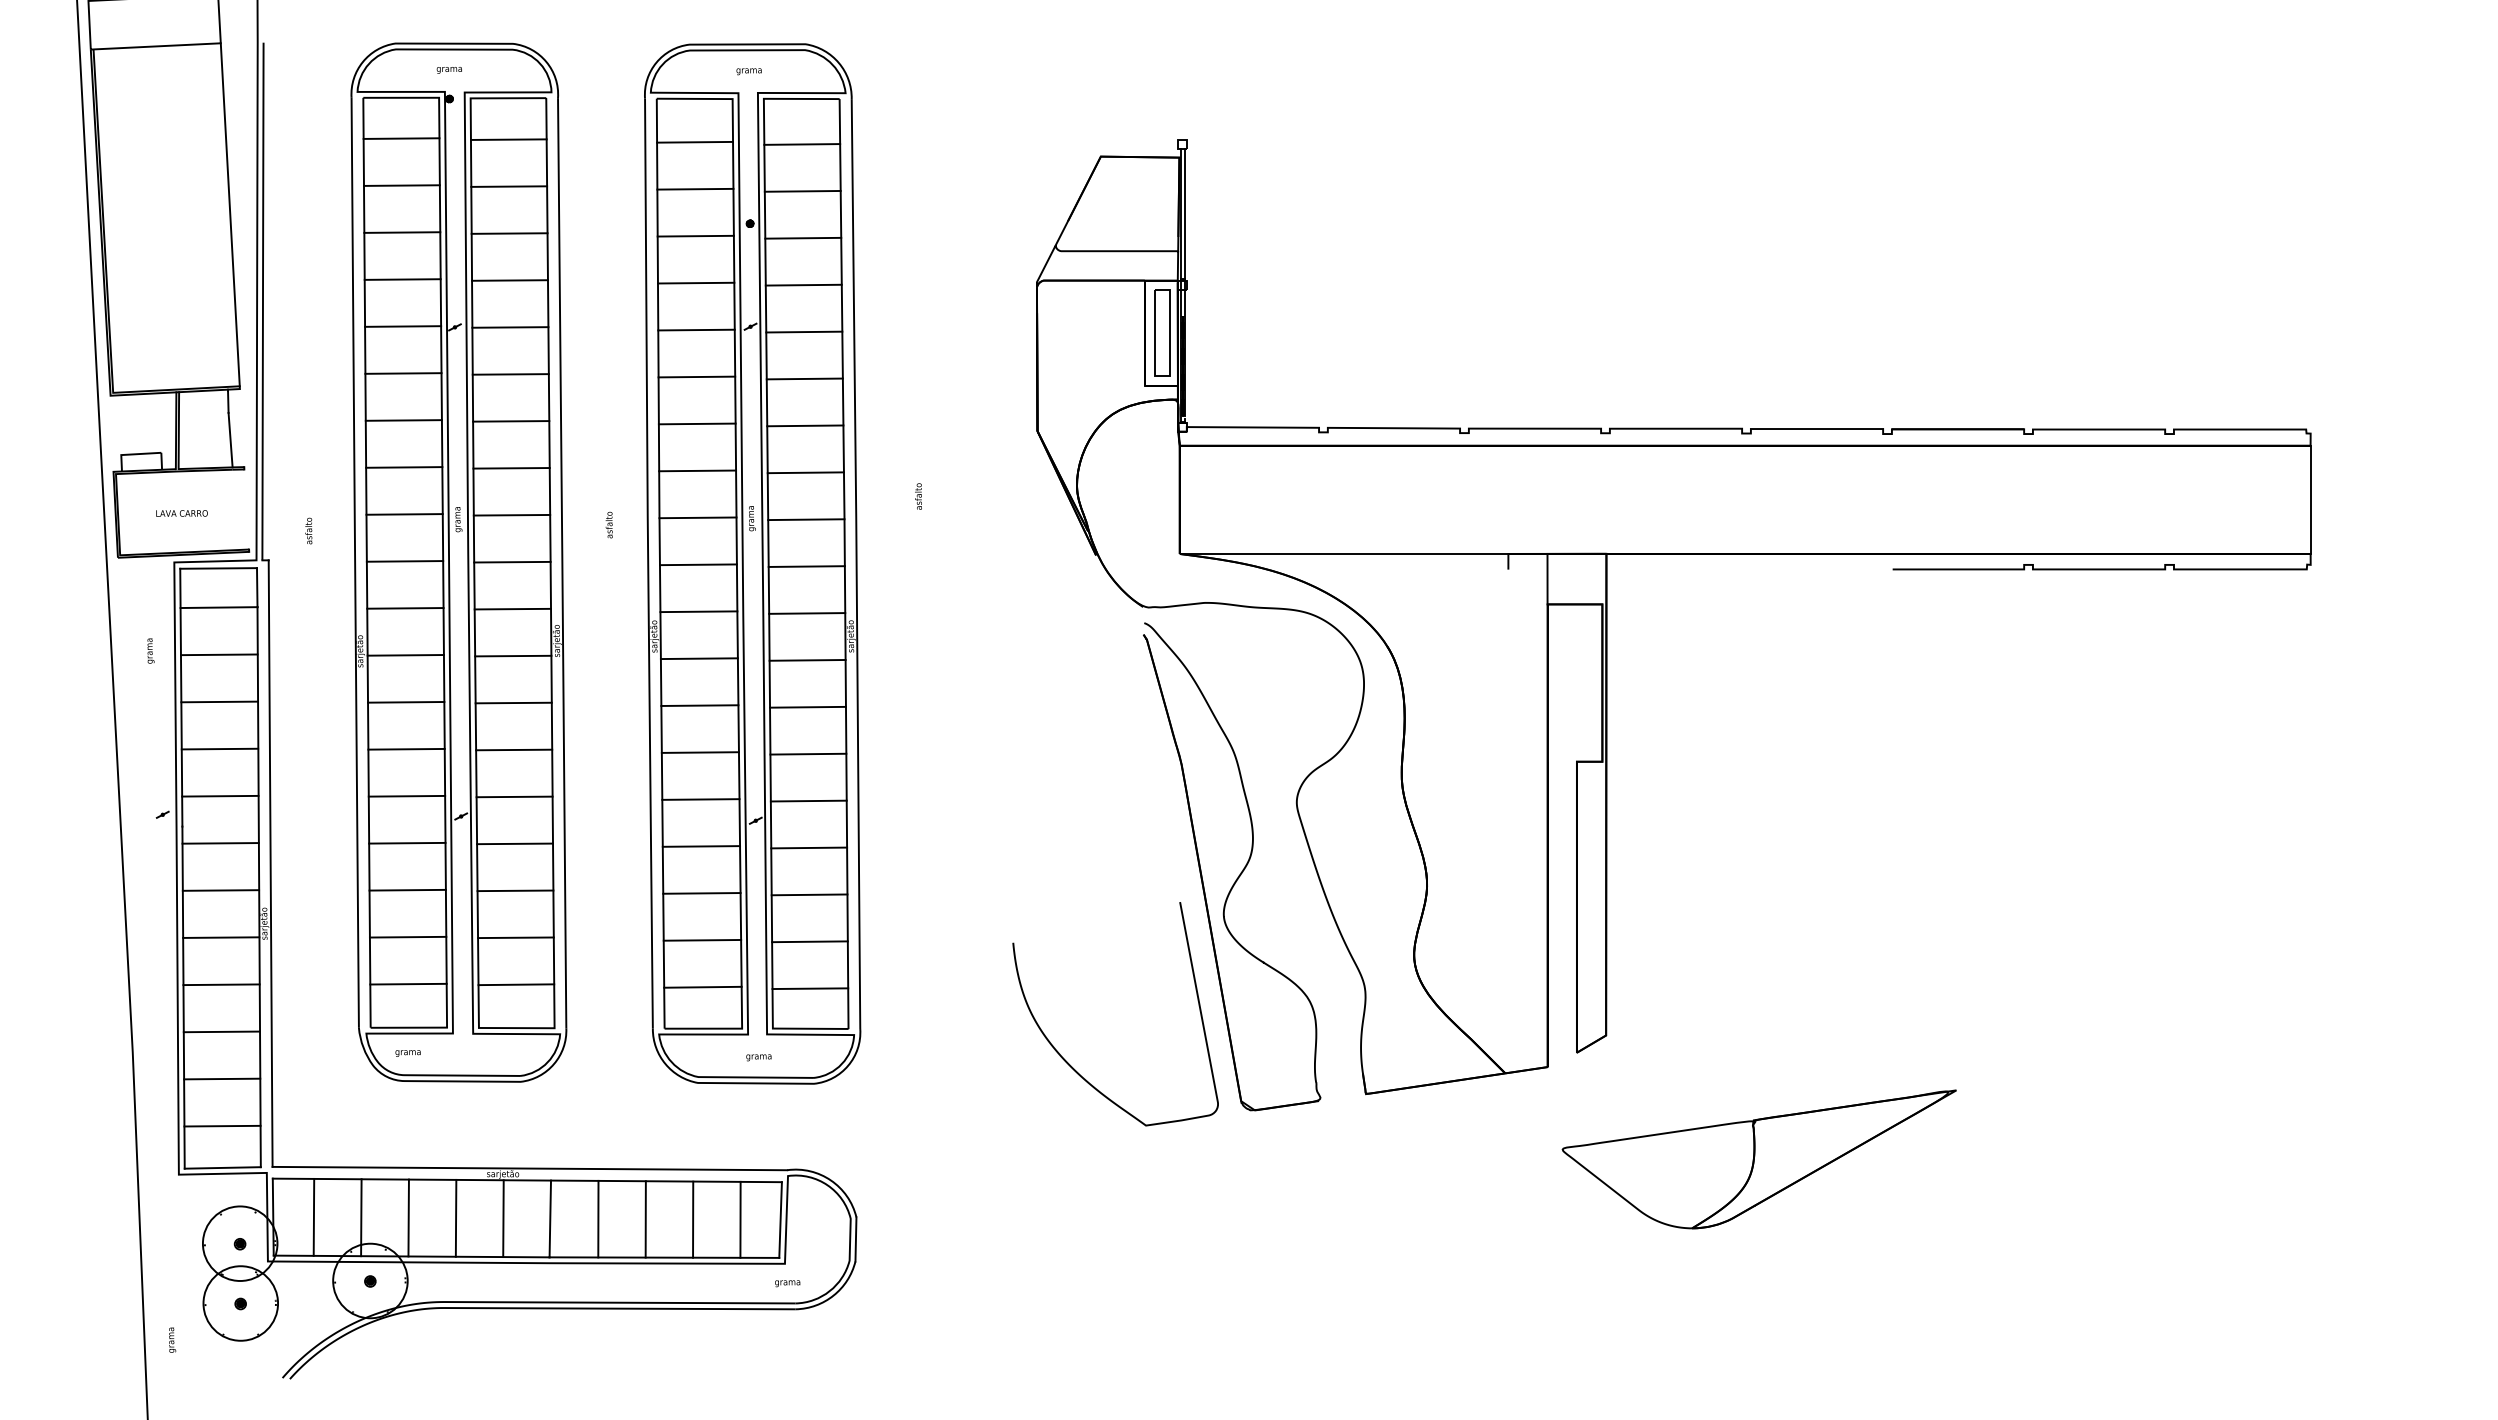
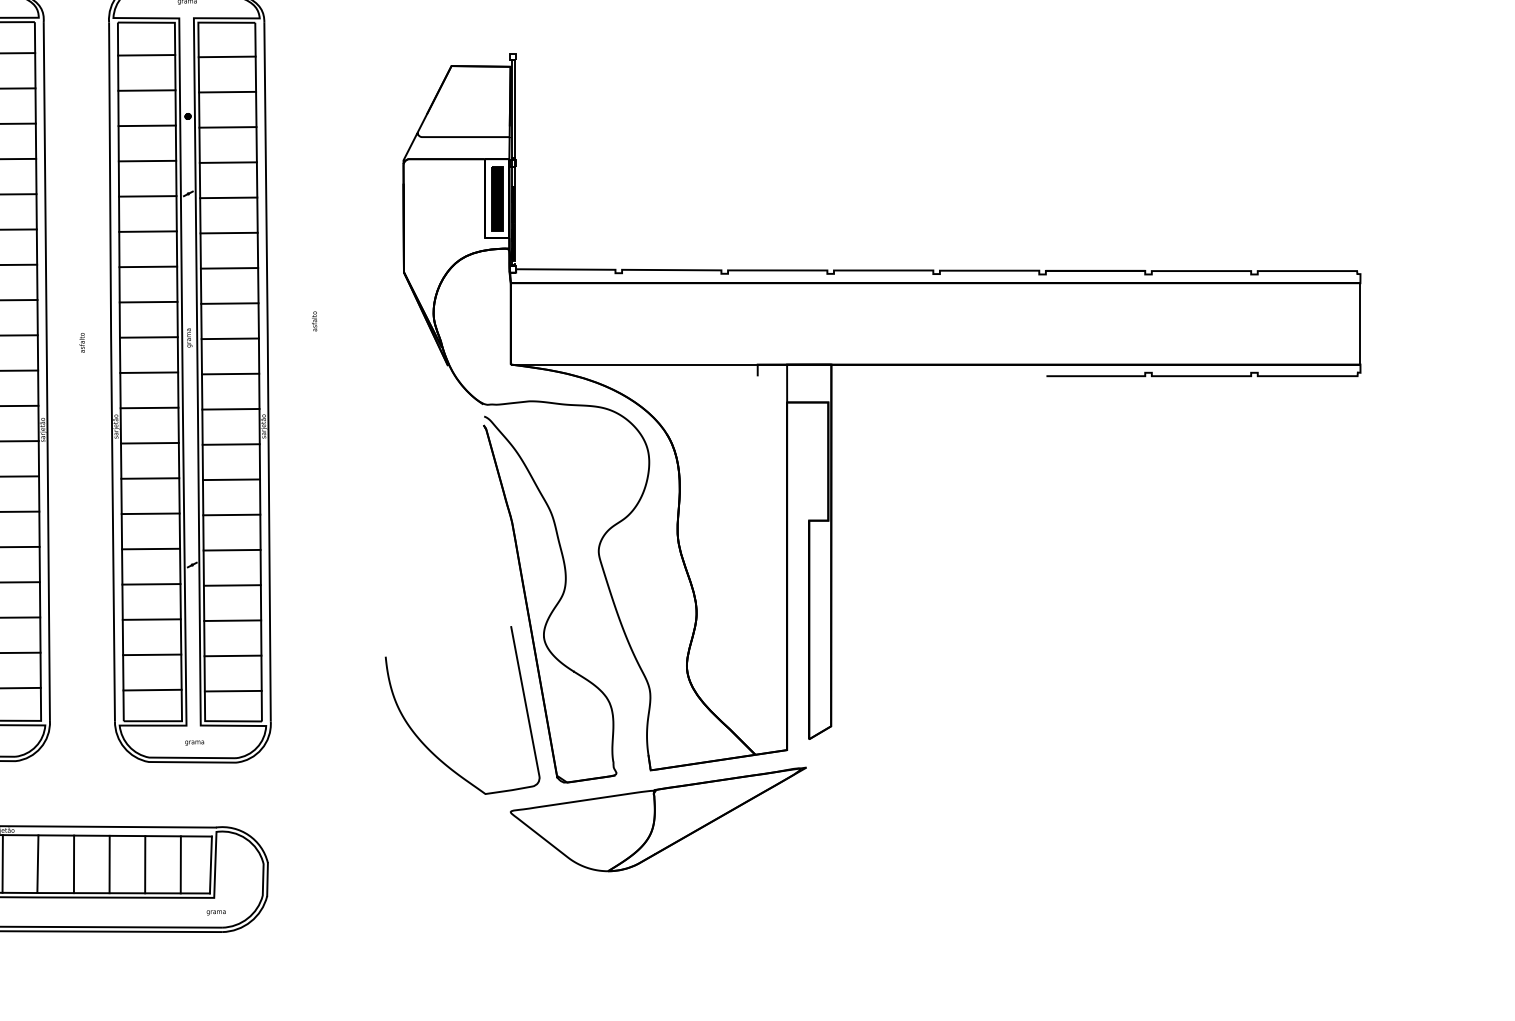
fill: (1161, 332) -> (497, 198), added
part: (1758, 1159) -> (657, 819), moved

